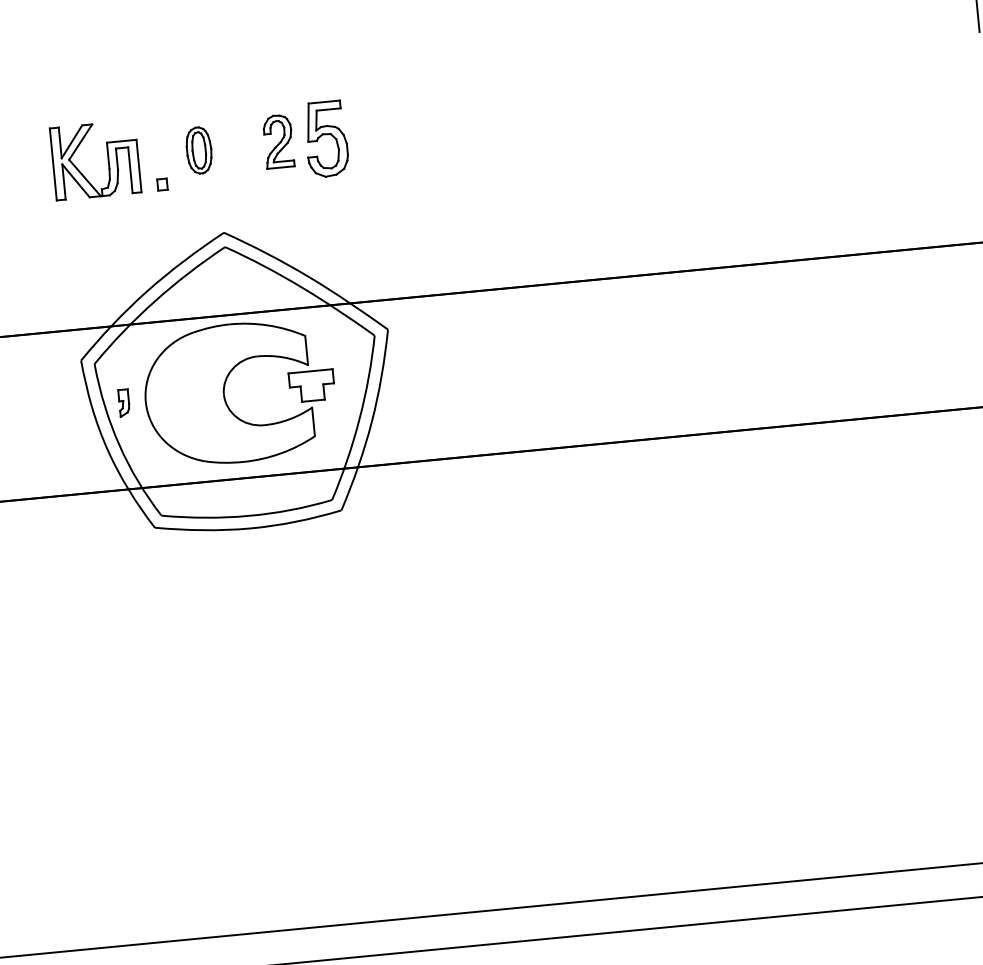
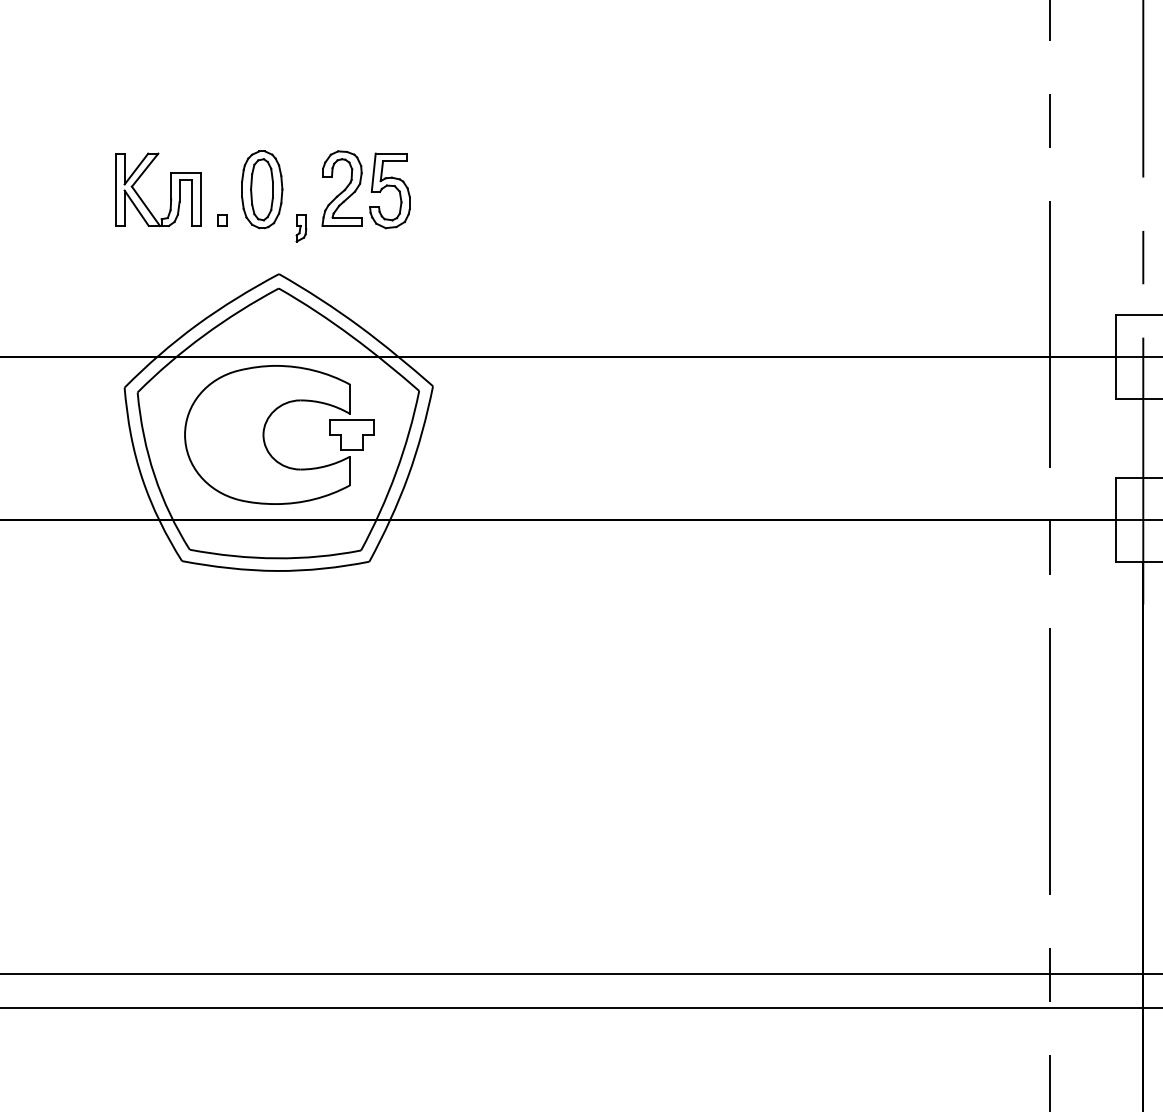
part: (277, 141) -> (341, 188), size x1.43
part: (199, 150) -> (262, 189), size x1.67
part: (124, 403) -> (301, 228), moved

